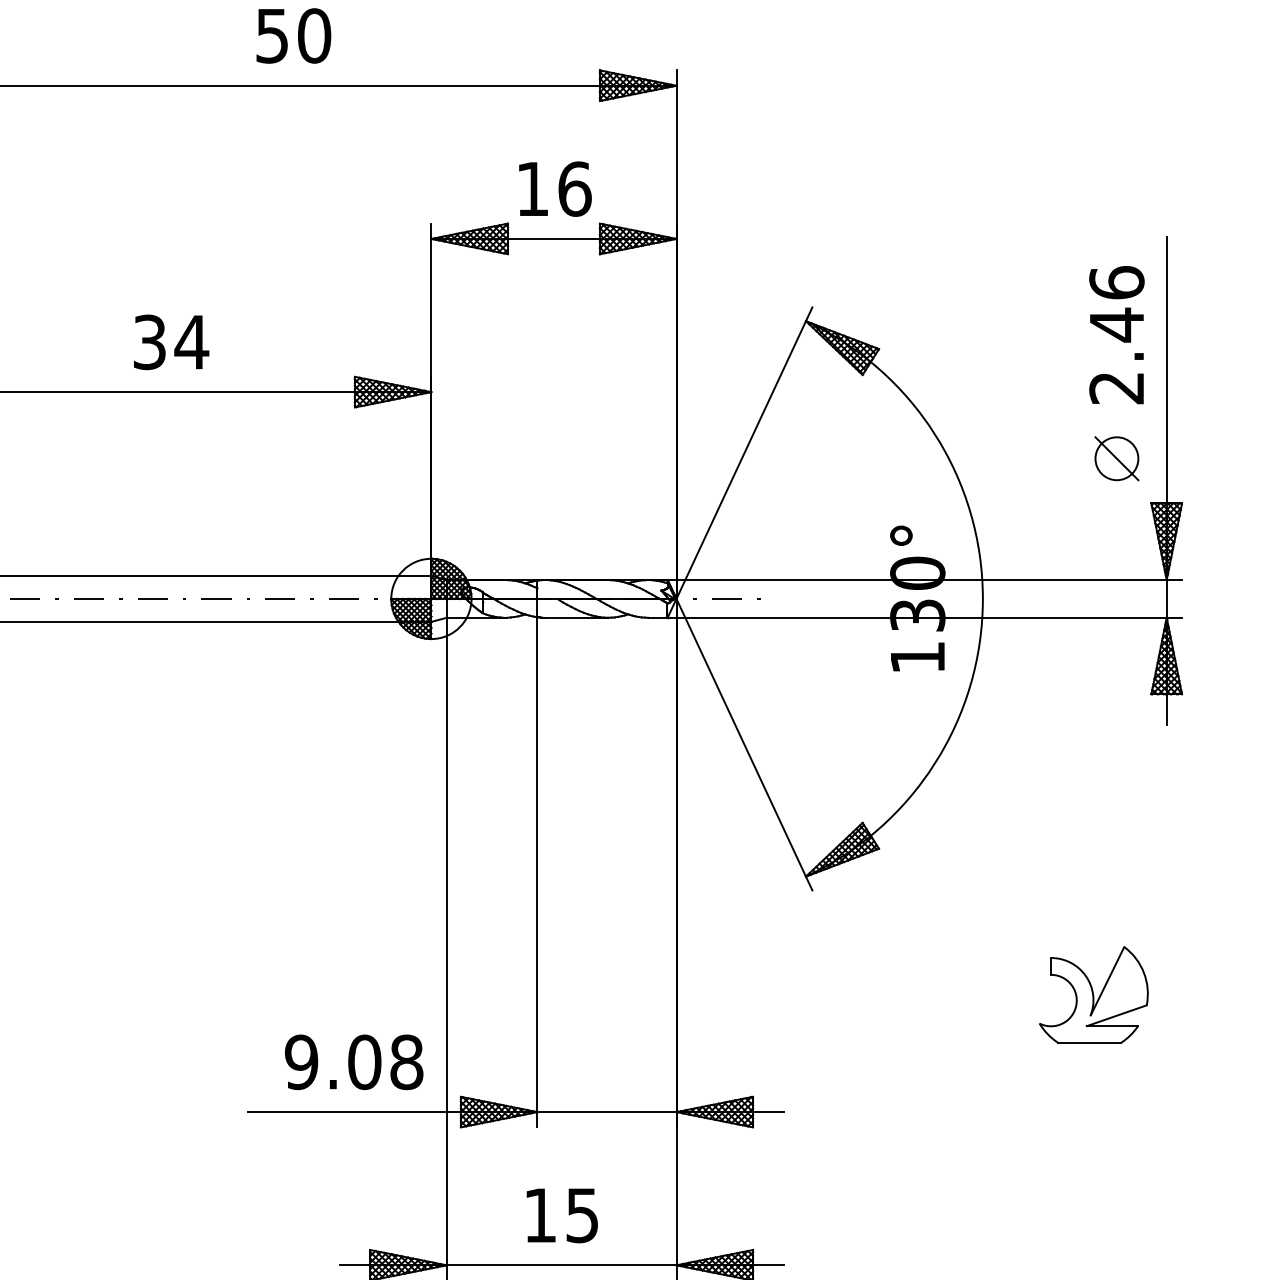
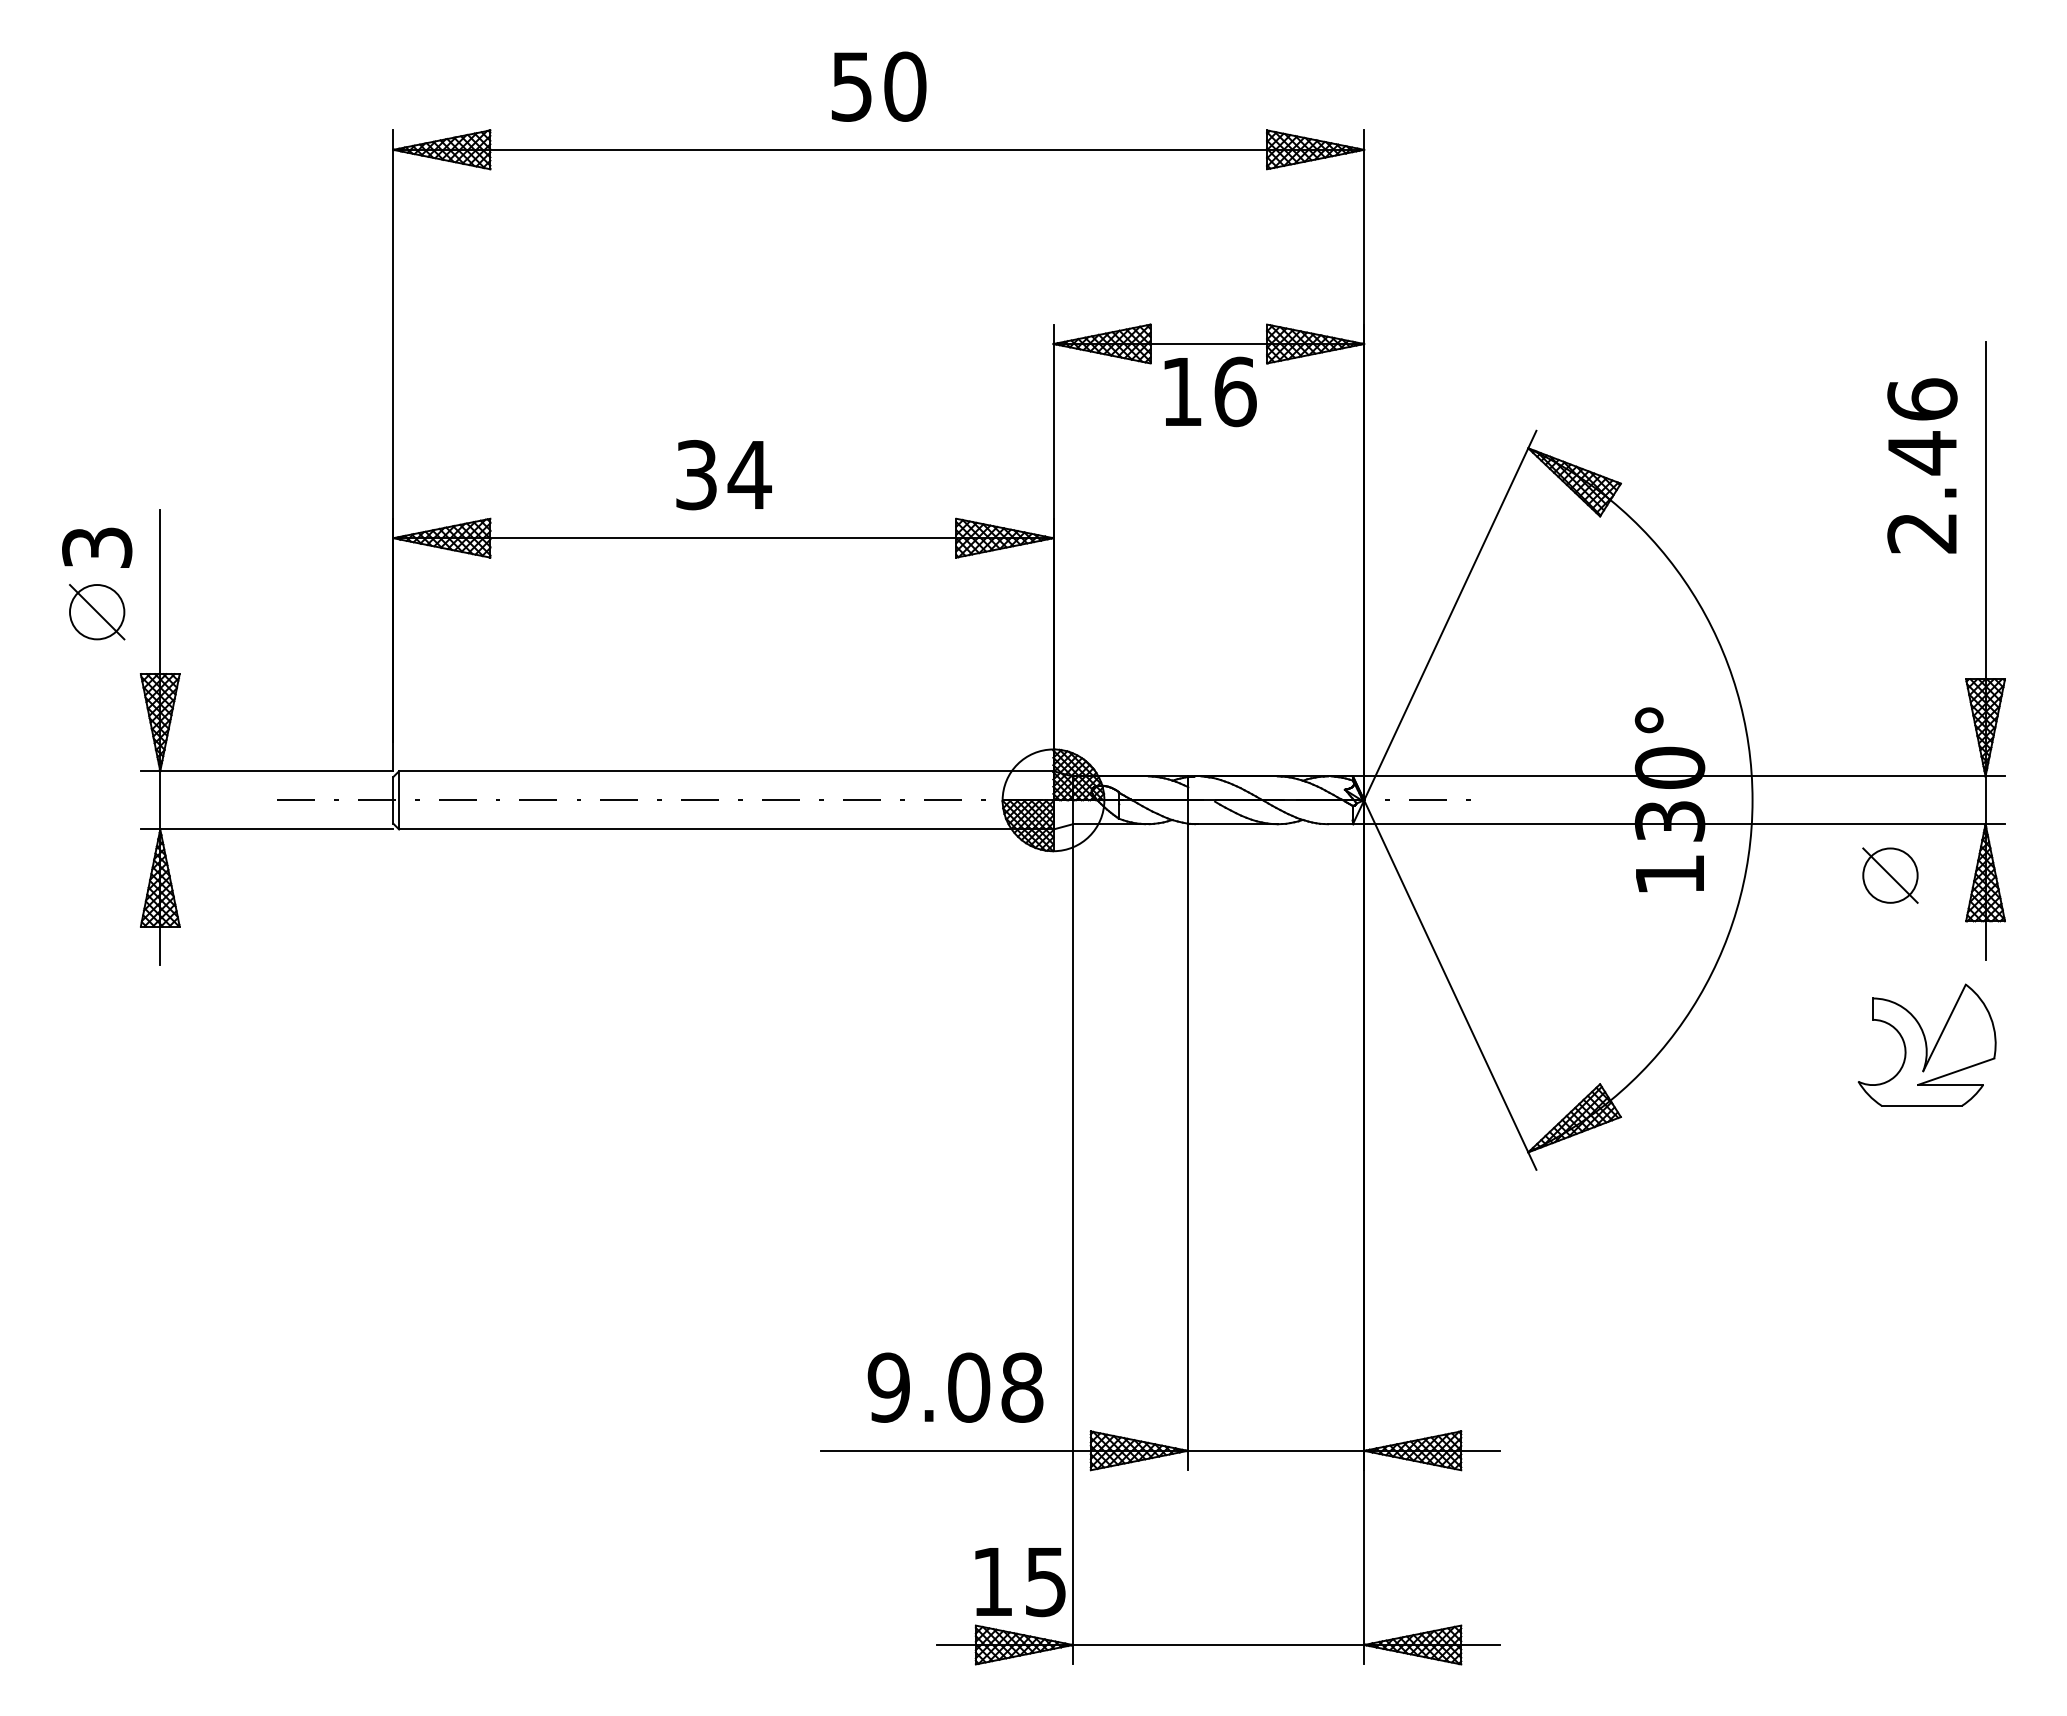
text: (555, 188) -> (1210, 391), moved
part: (1116, 458) -> (1890, 875), moved
part: (1093, 994) -> (1926, 1044), moved
text: (562, 1215) -> (1020, 1582), moved

